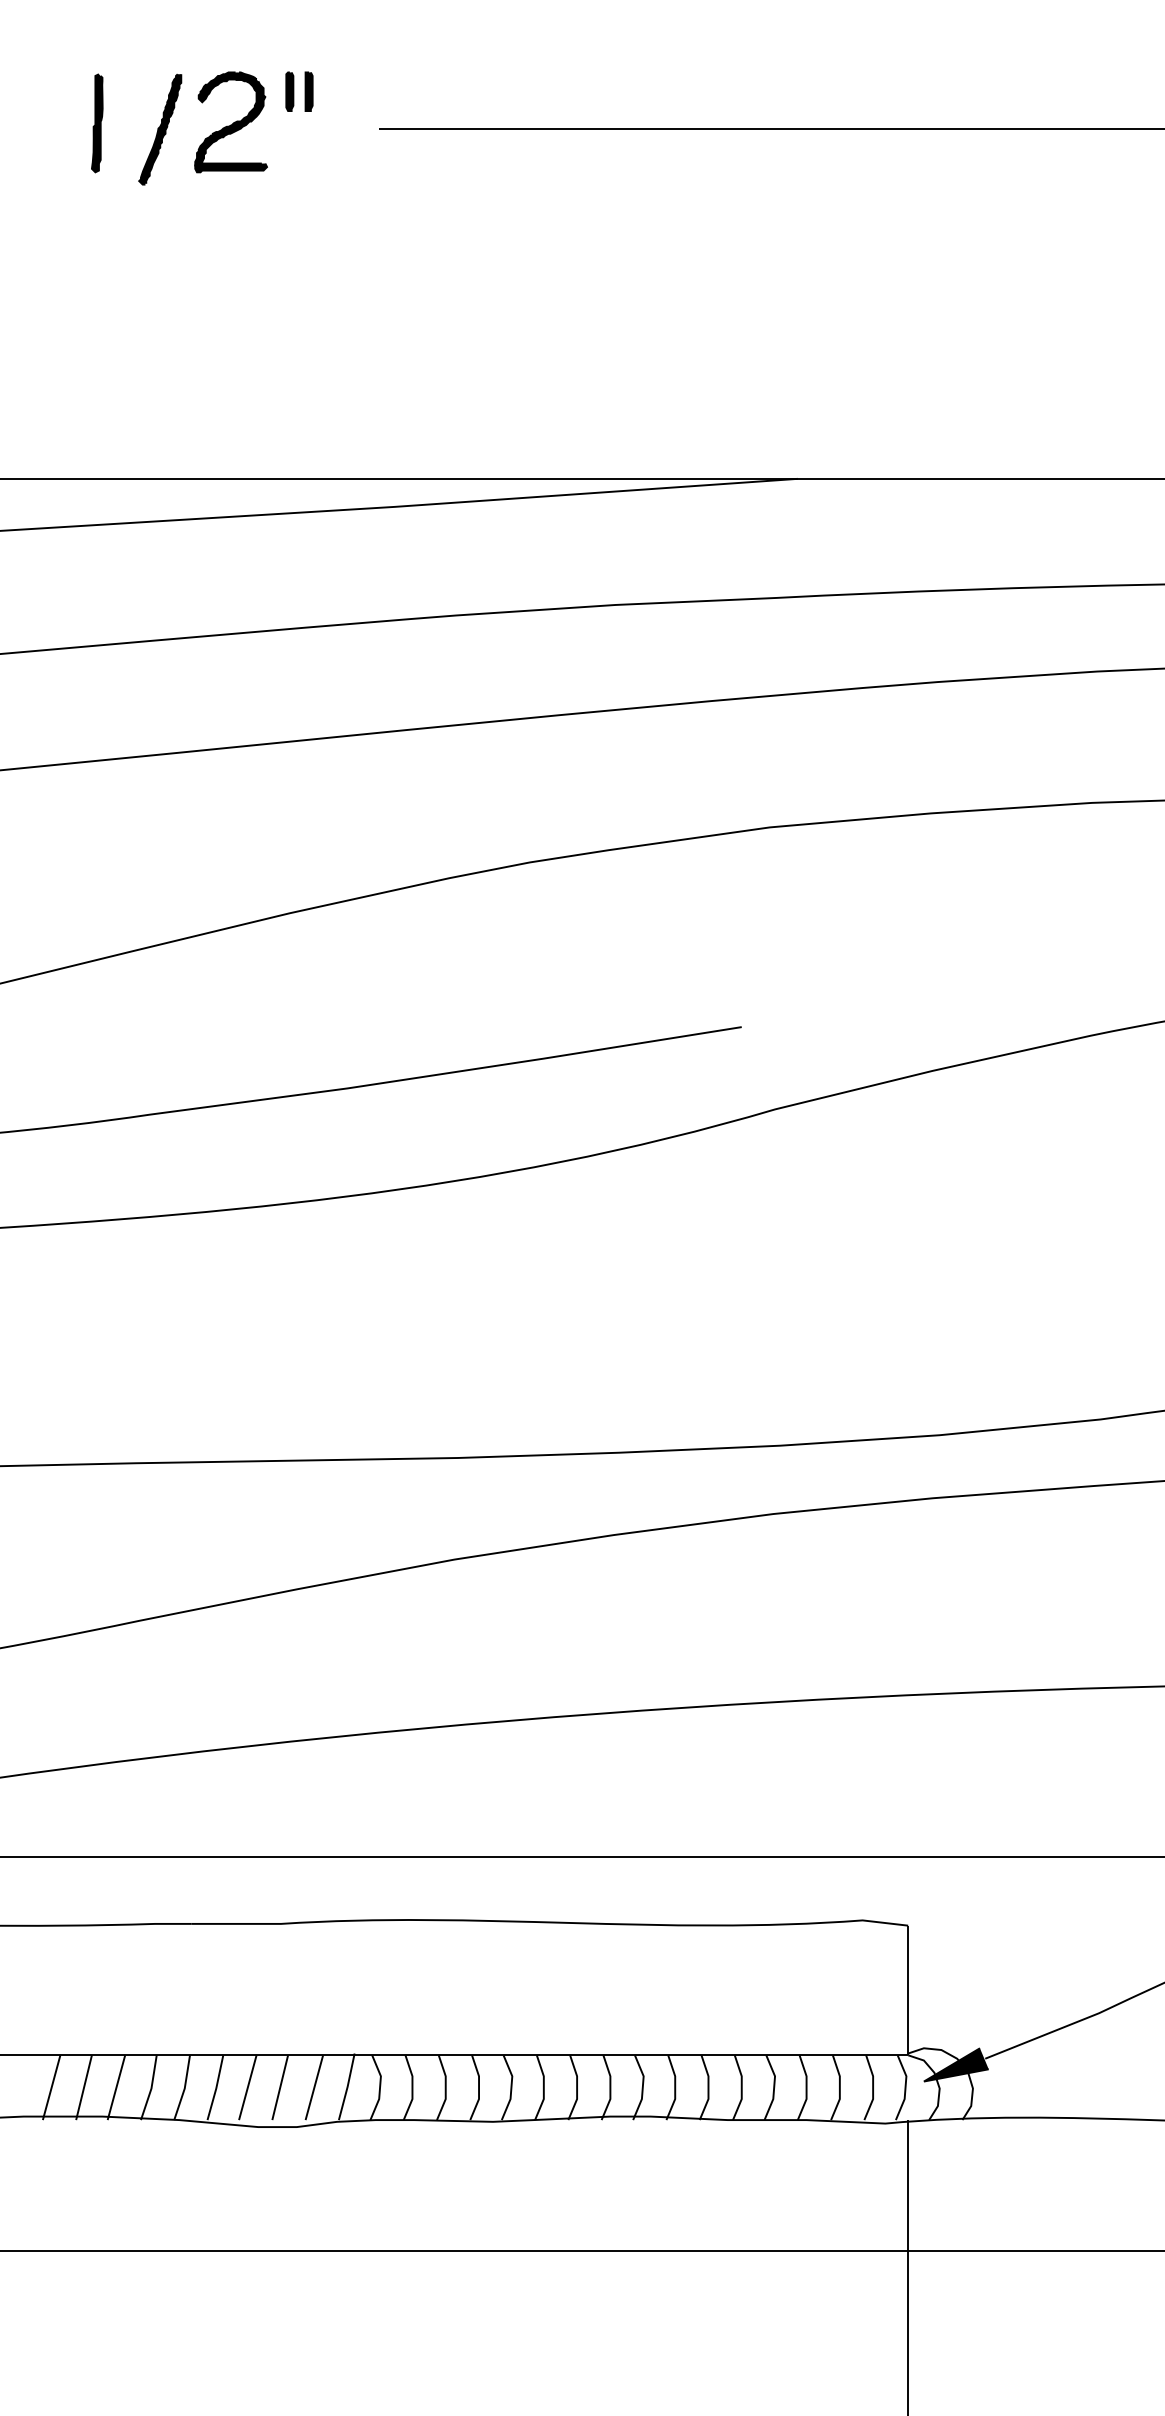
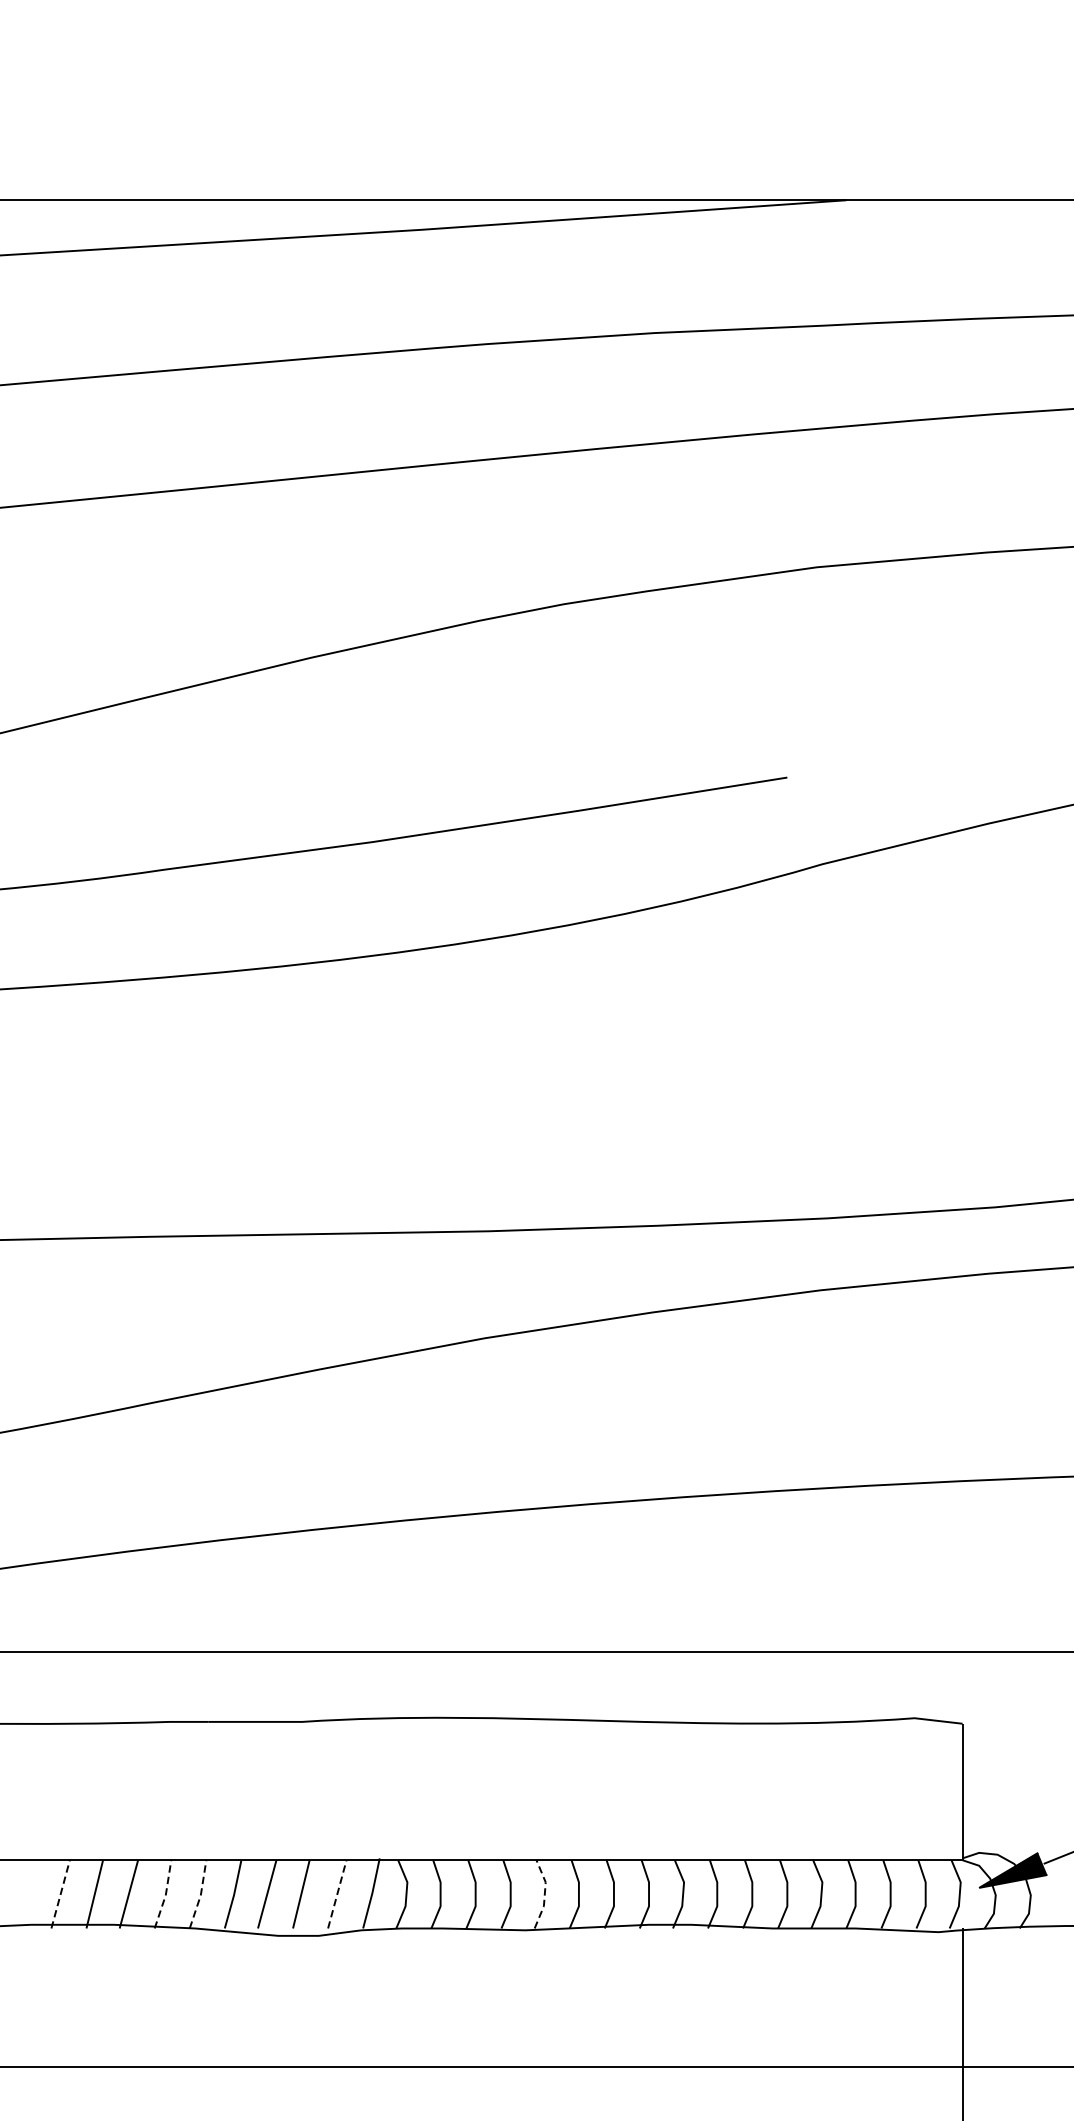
line: (51, 2087) -> (60, 1894), solid -> dashed
line: (314, 2087) -> (337, 1894), solid -> dashed
line: (511, 2087) -> (544, 1894), solid -> dashed
line: (151, 2088) -> (165, 1895), solid -> dashed
line: (184, 2088) -> (200, 1895), solid -> dashed

